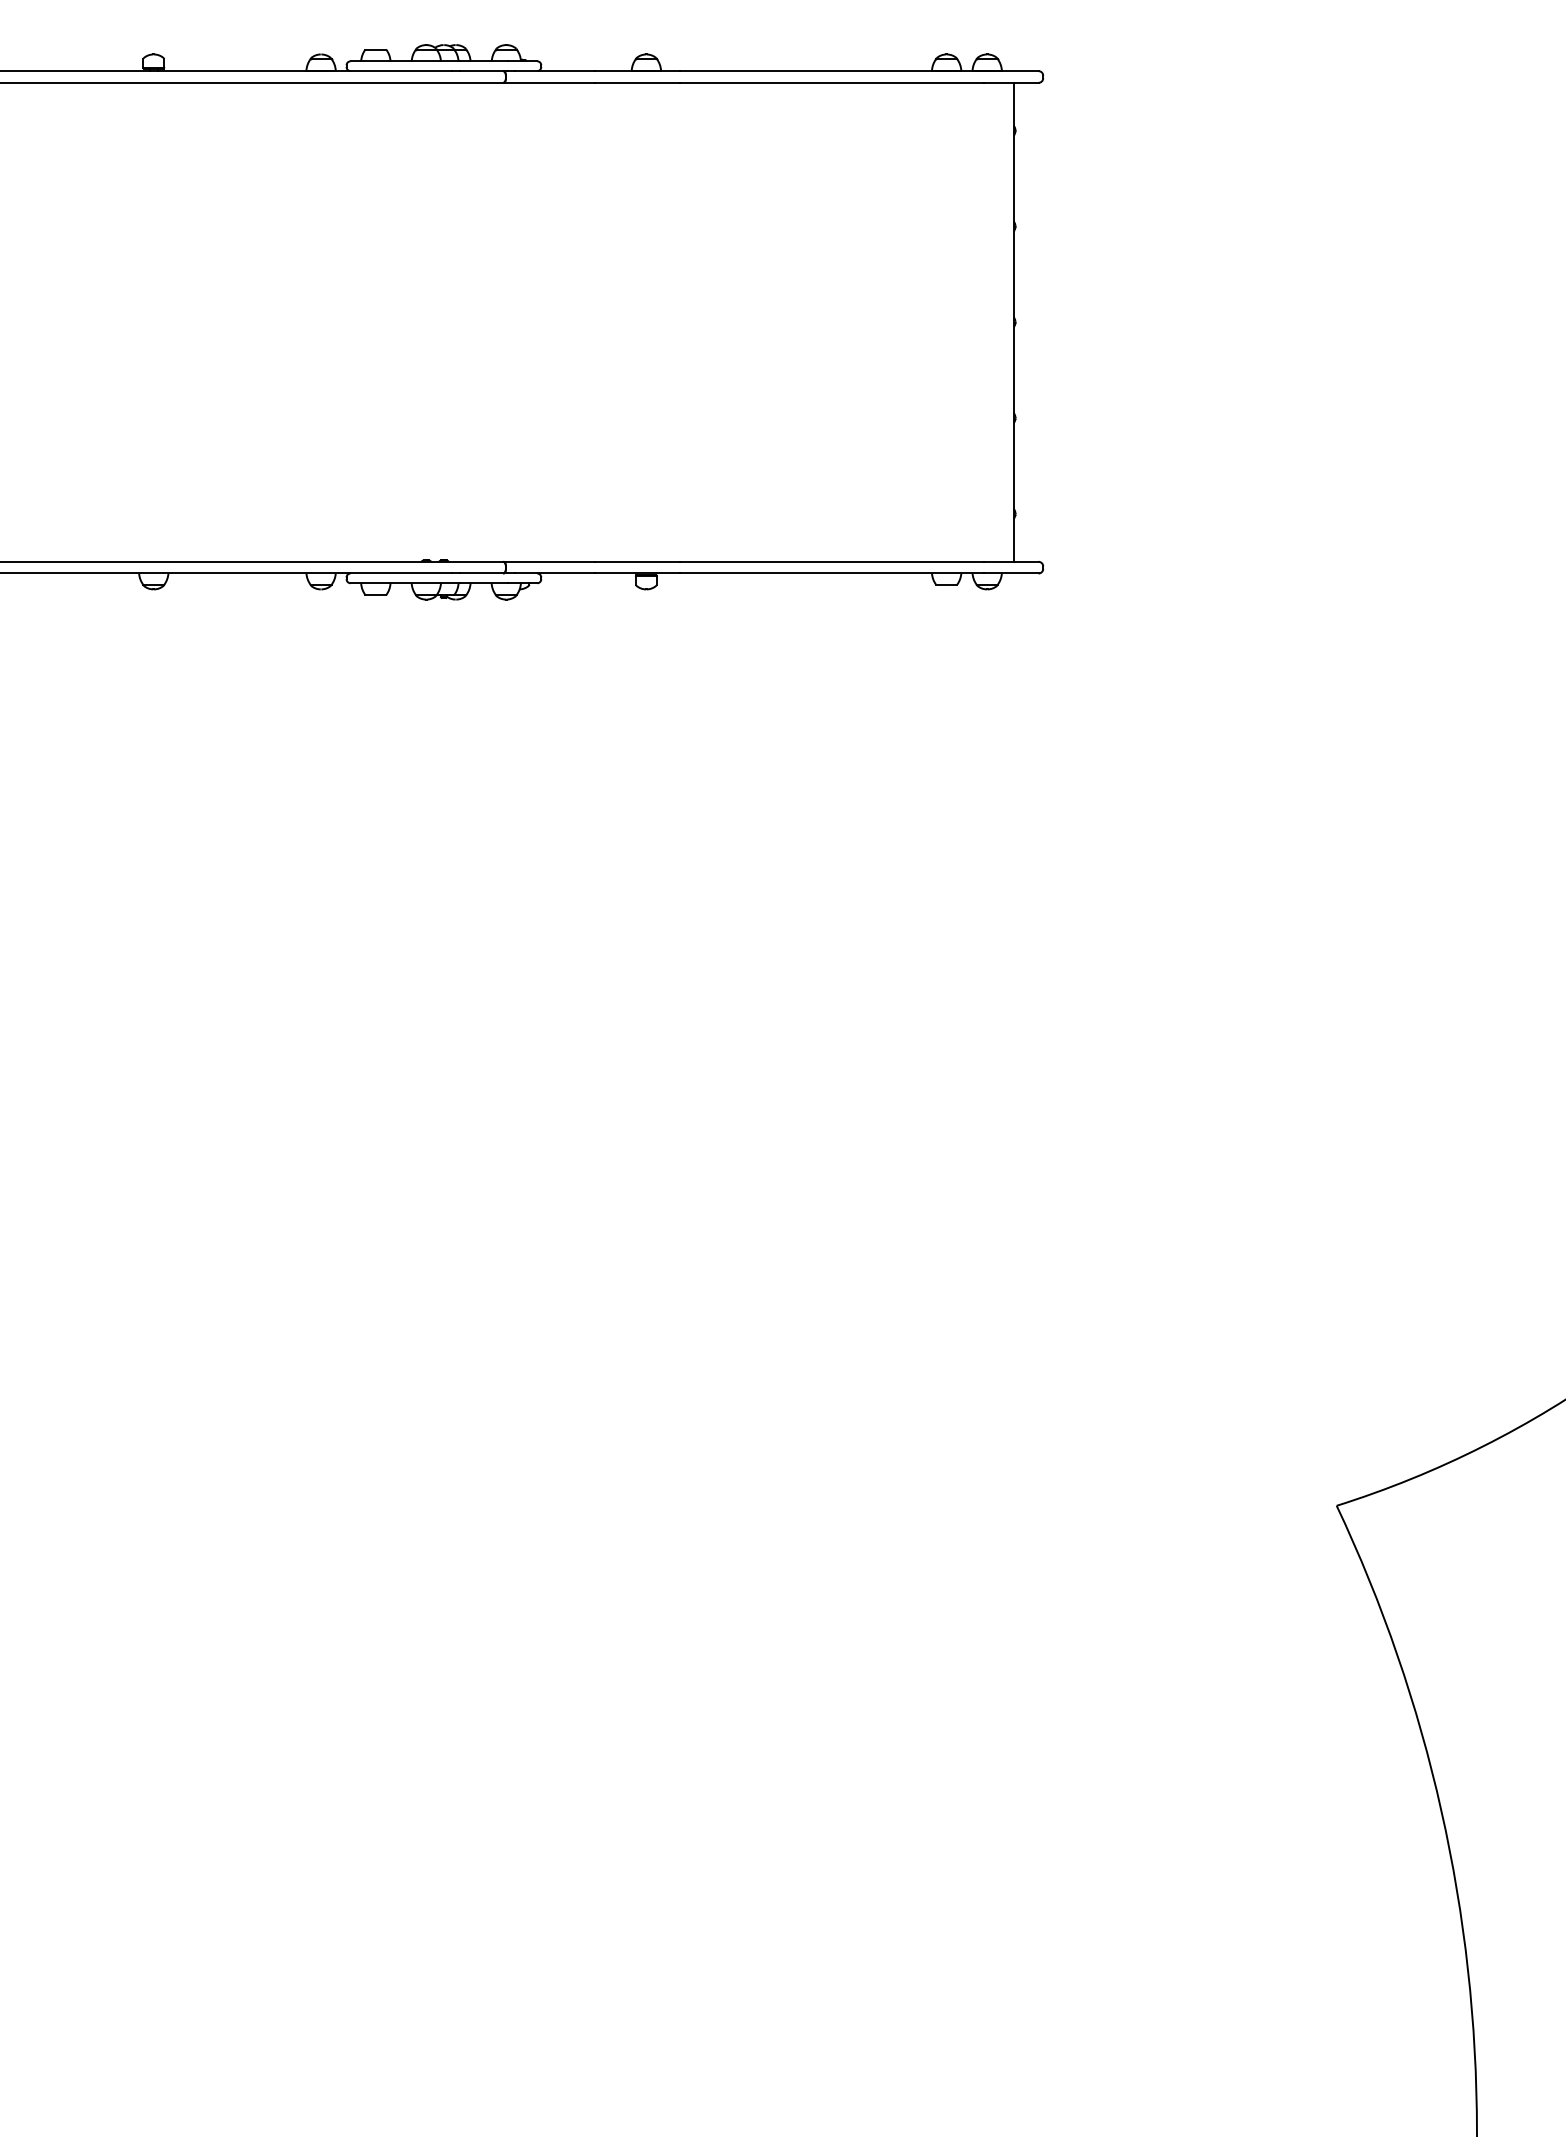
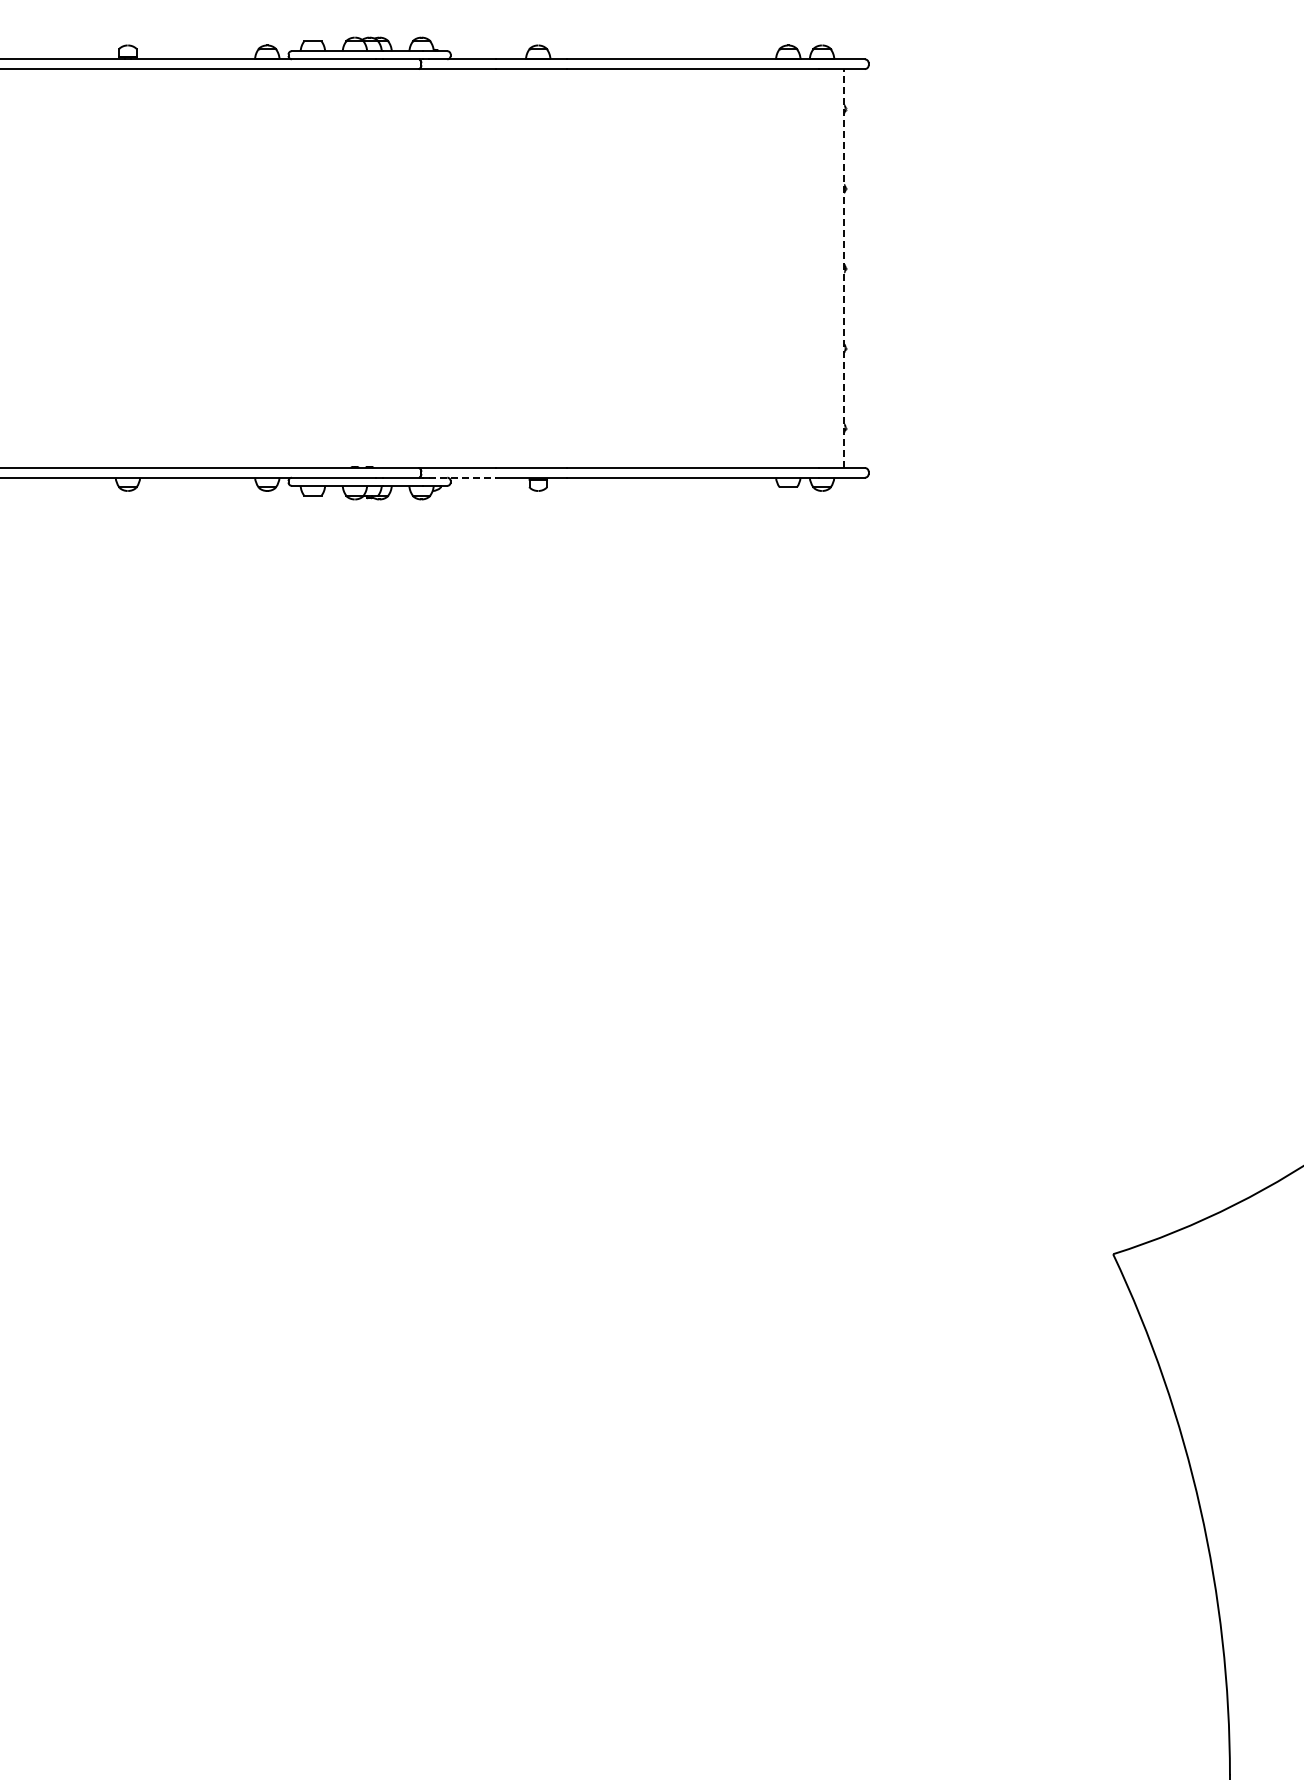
line: (1014, 322) -> (844, 268), solid -> dashed
line: (555, 573) -> (462, 477), solid -> dashed

